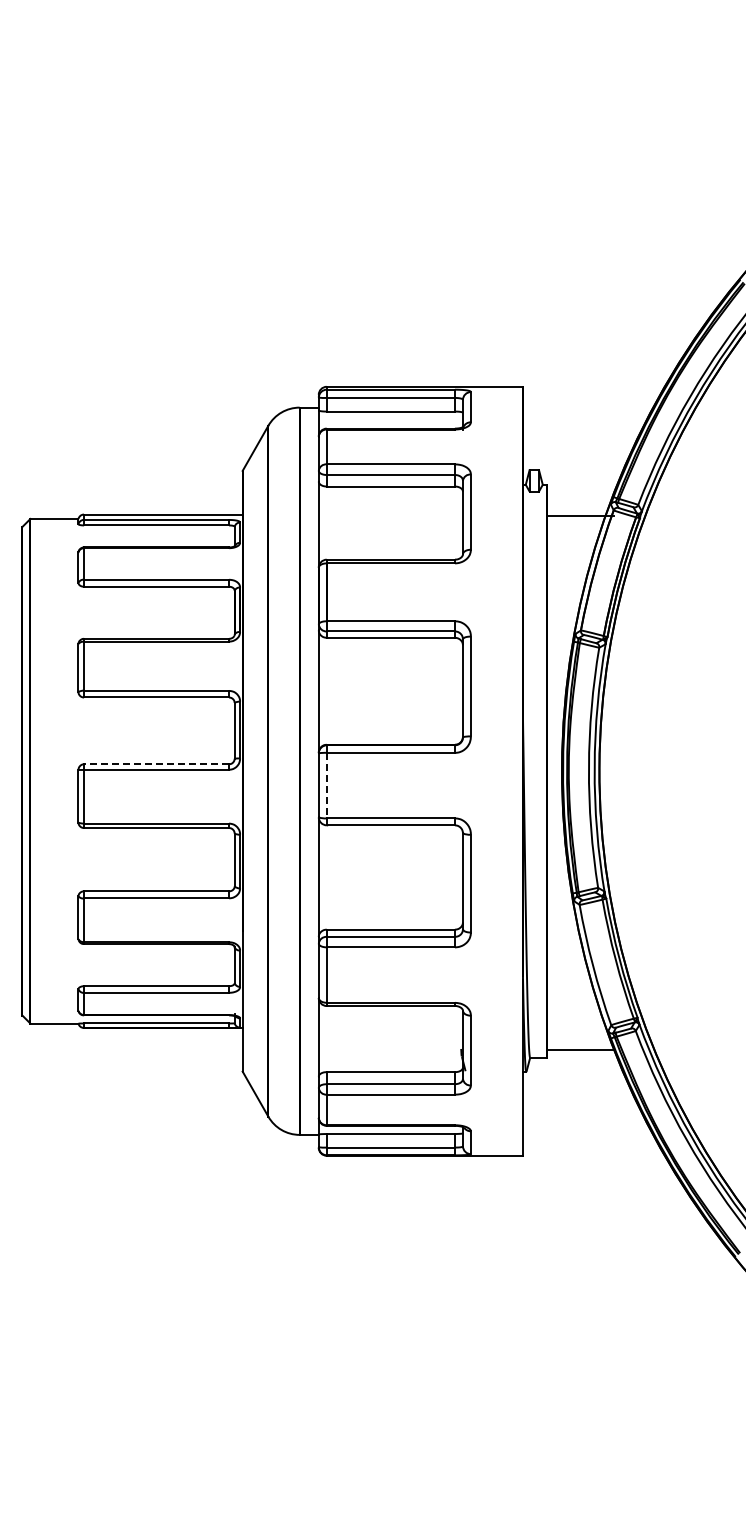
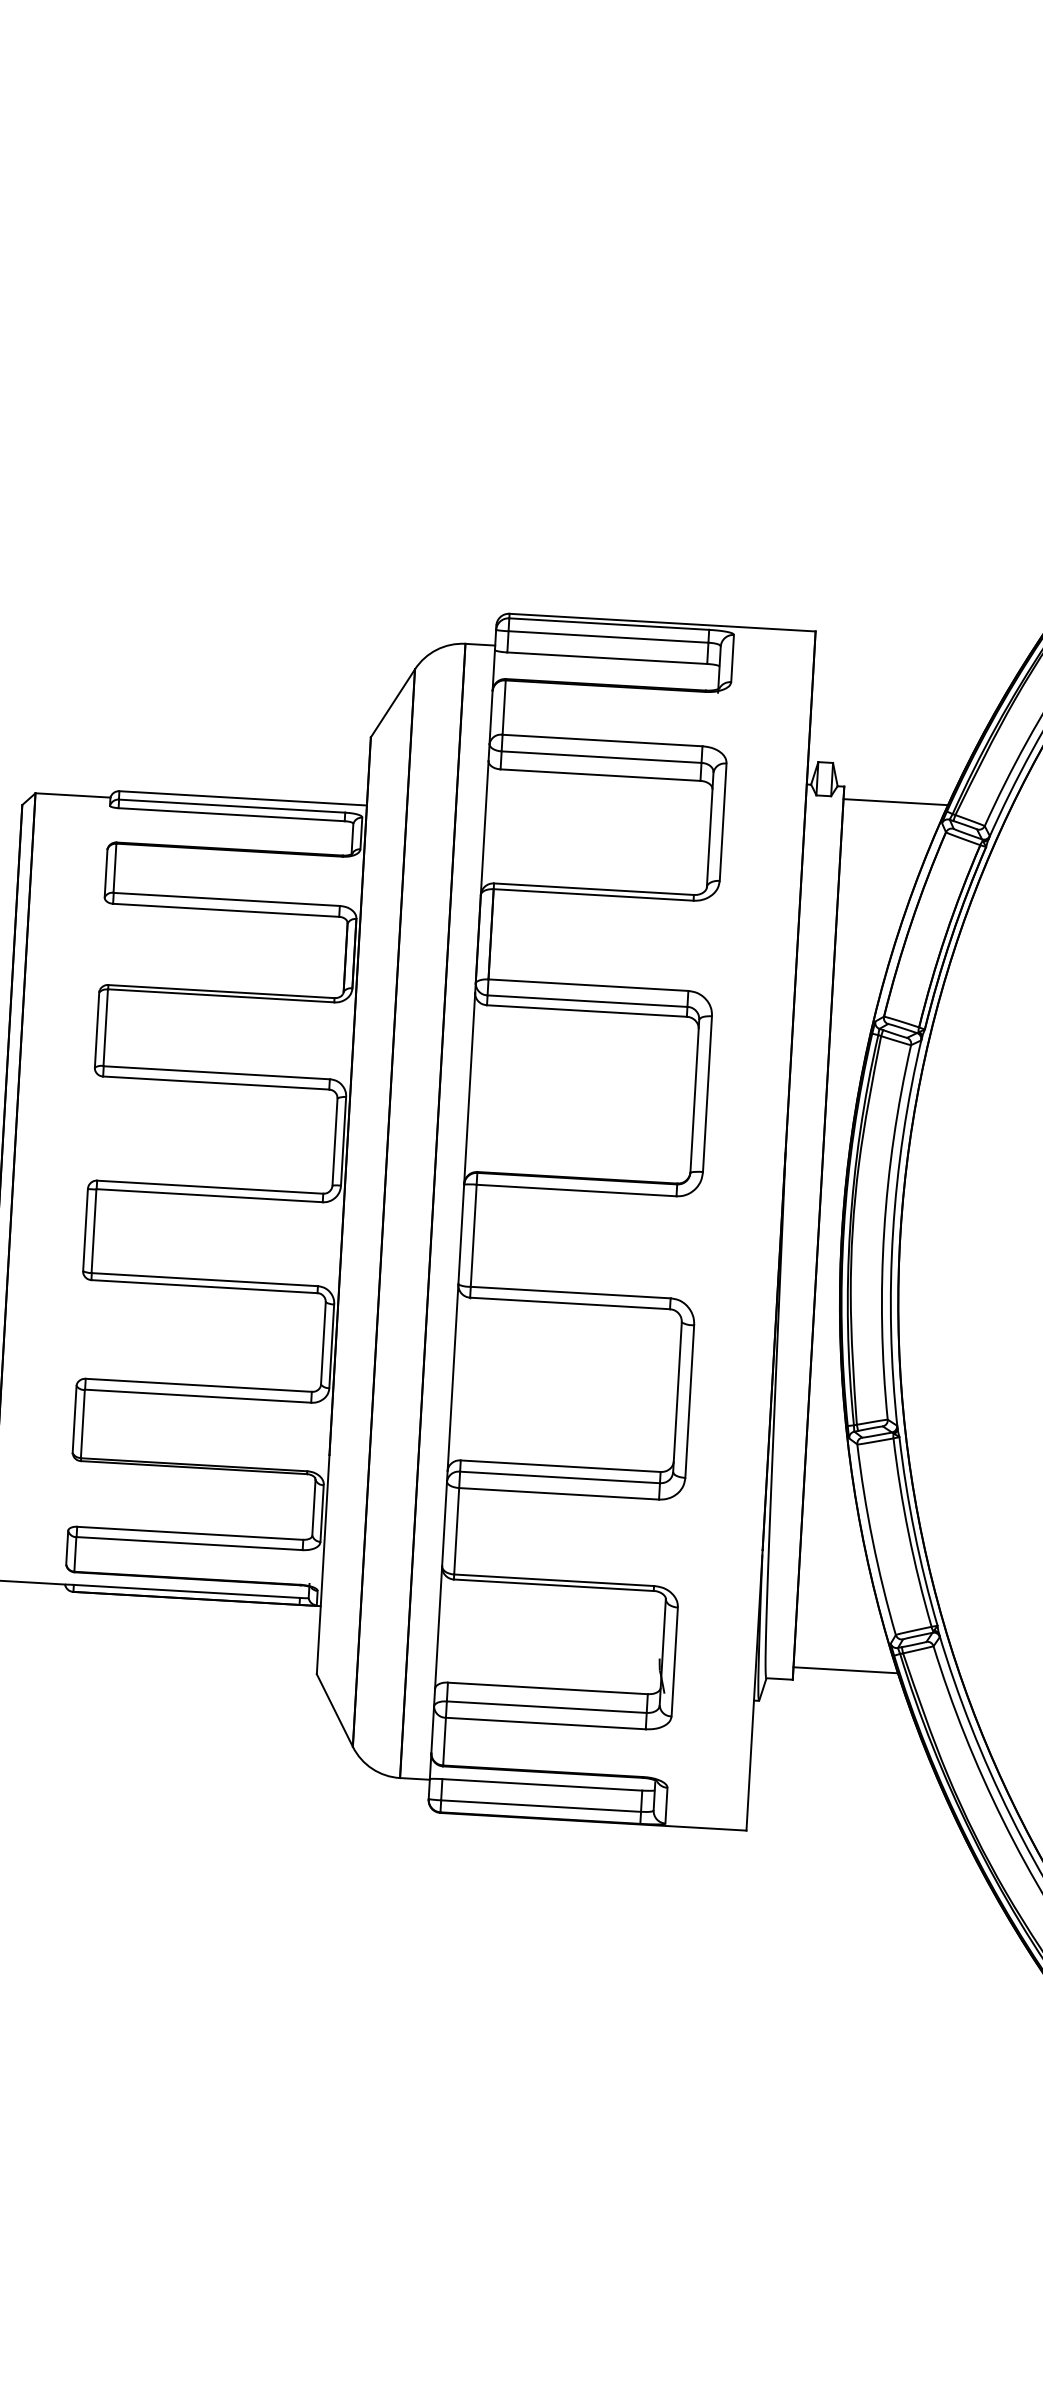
line: (580, 515) -> (895, 801), moved
line: (156, 764) -> (210, 1187), dashed -> solid
line: (326, 785) -> (473, 1235), dashed -> solid

